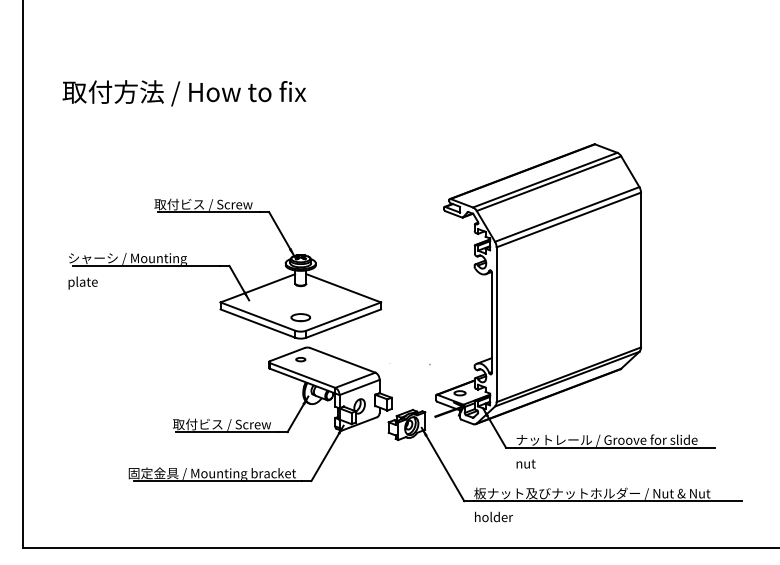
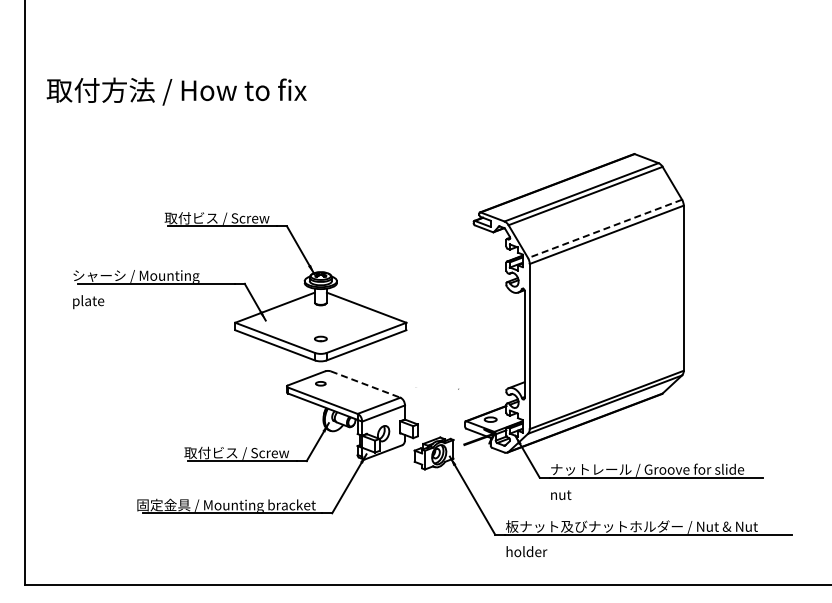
text: (184, 93) -> (176, 91), moved
line: (566, 215) -> (604, 229), solid -> dashed
part: (300, 317) -> (320, 338), size x0.6
line: (343, 360) -> (366, 384), solid -> dashed

